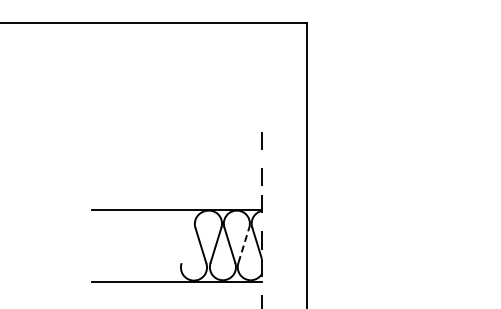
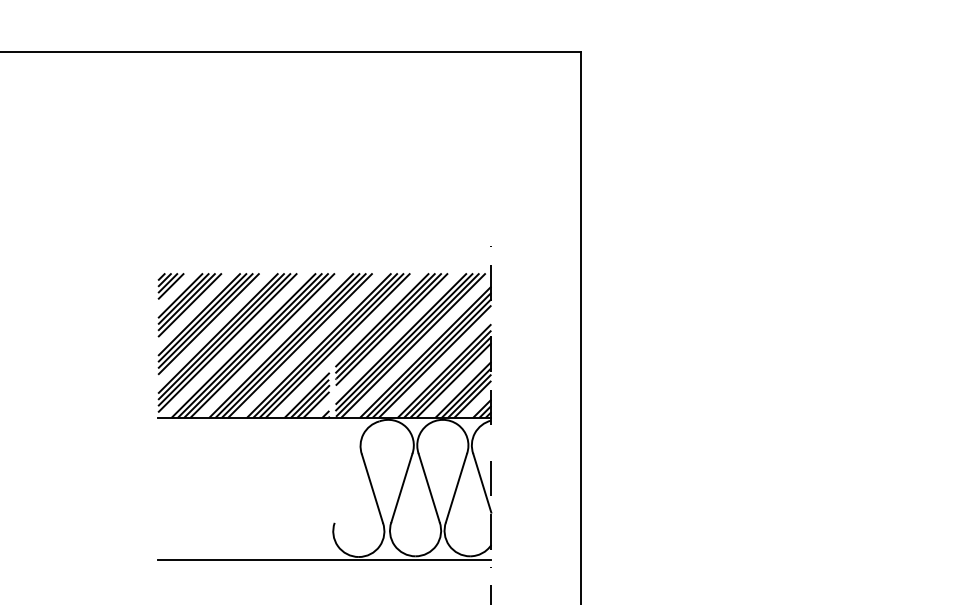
hatch: (176, 172) -> (324, 345), added
line: (243, 244) -> (455, 486), dashed -> solid

